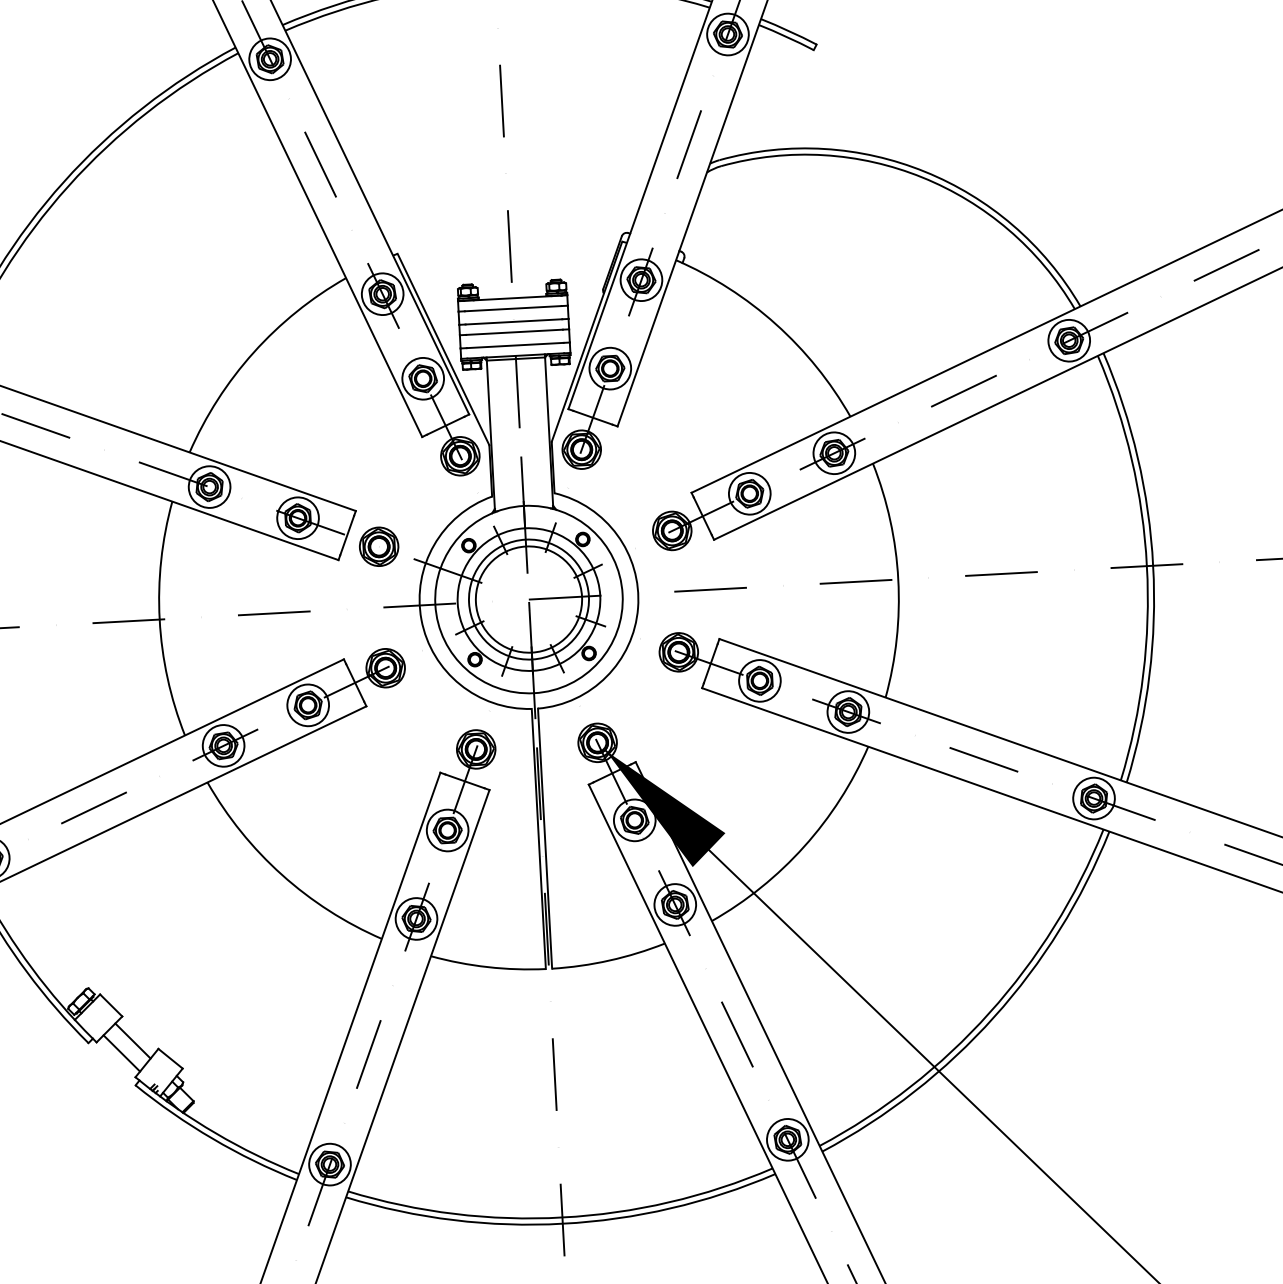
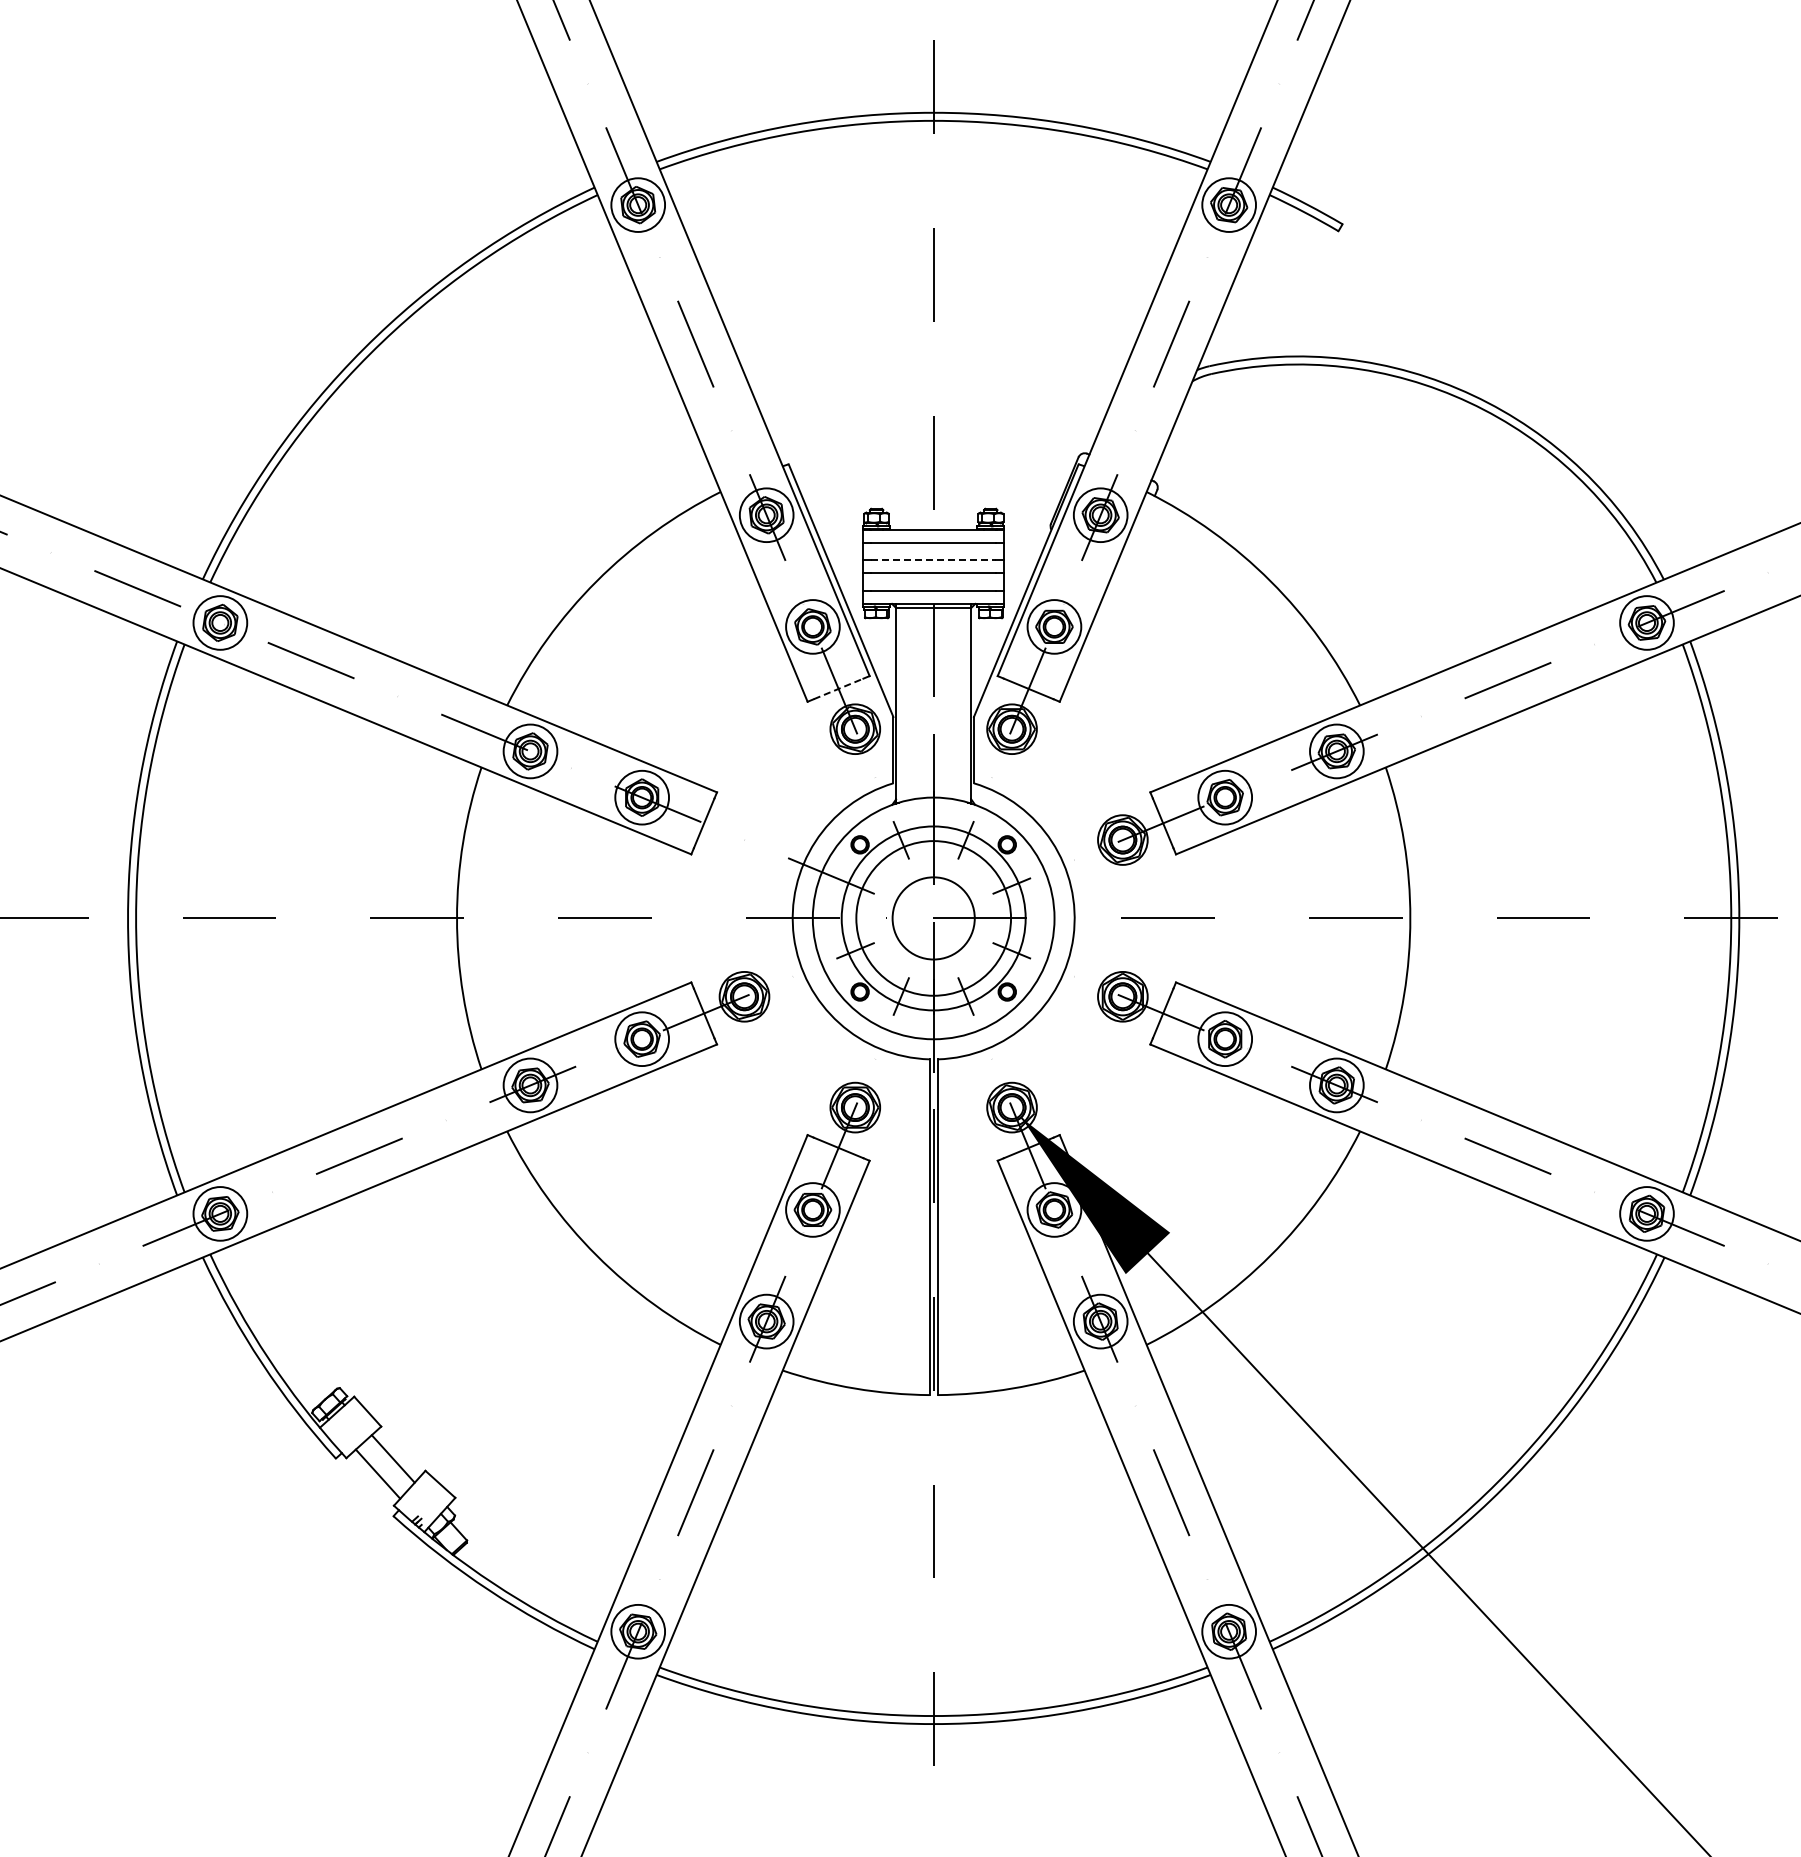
line: (514, 322) -> (934, 560), solid -> dashed
line: (445, 425) -> (838, 688), solid -> dashed
part: (379, 546) -> (744, 839), removed
circle: (528, 598) -> (933, 917), size x0.6

